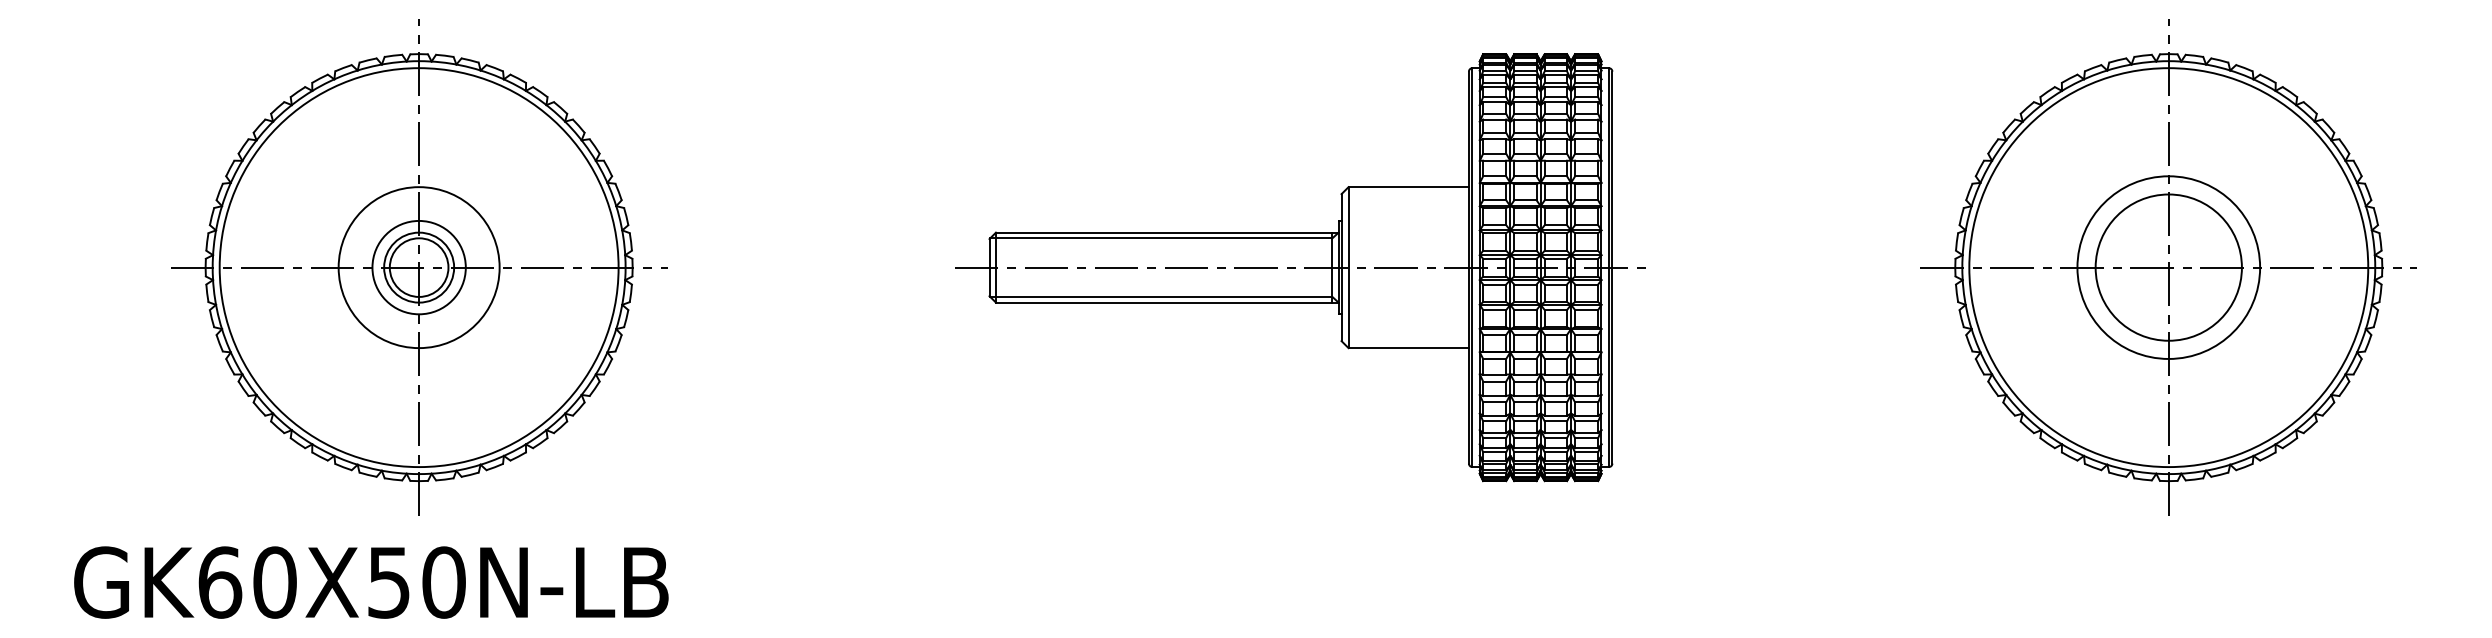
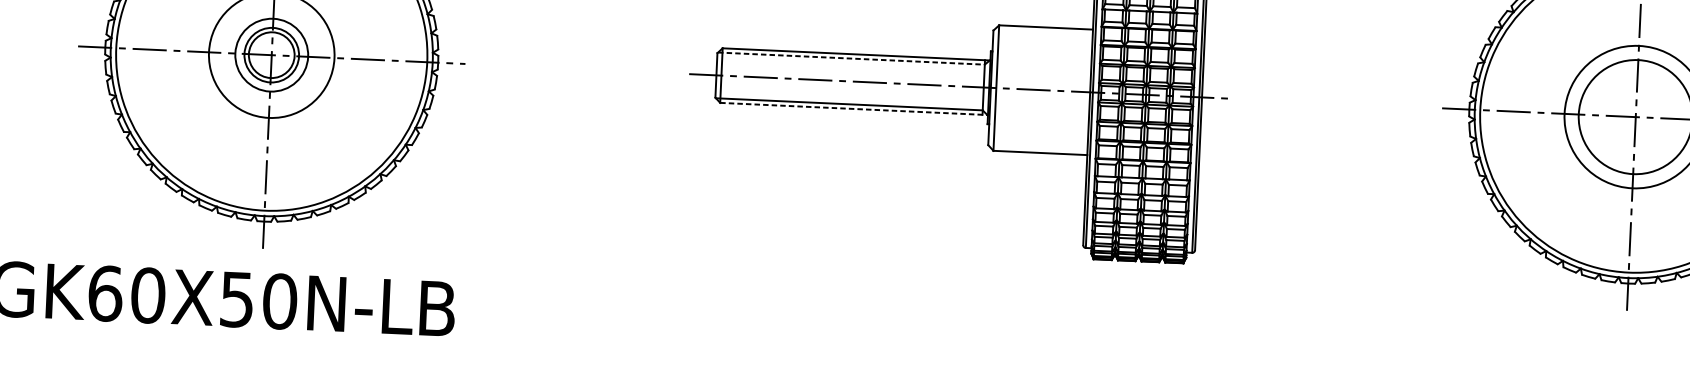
line: (1161, 238) -> (851, 58), solid -> dashed
line: (1167, 302) -> (853, 108), solid -> dashed

